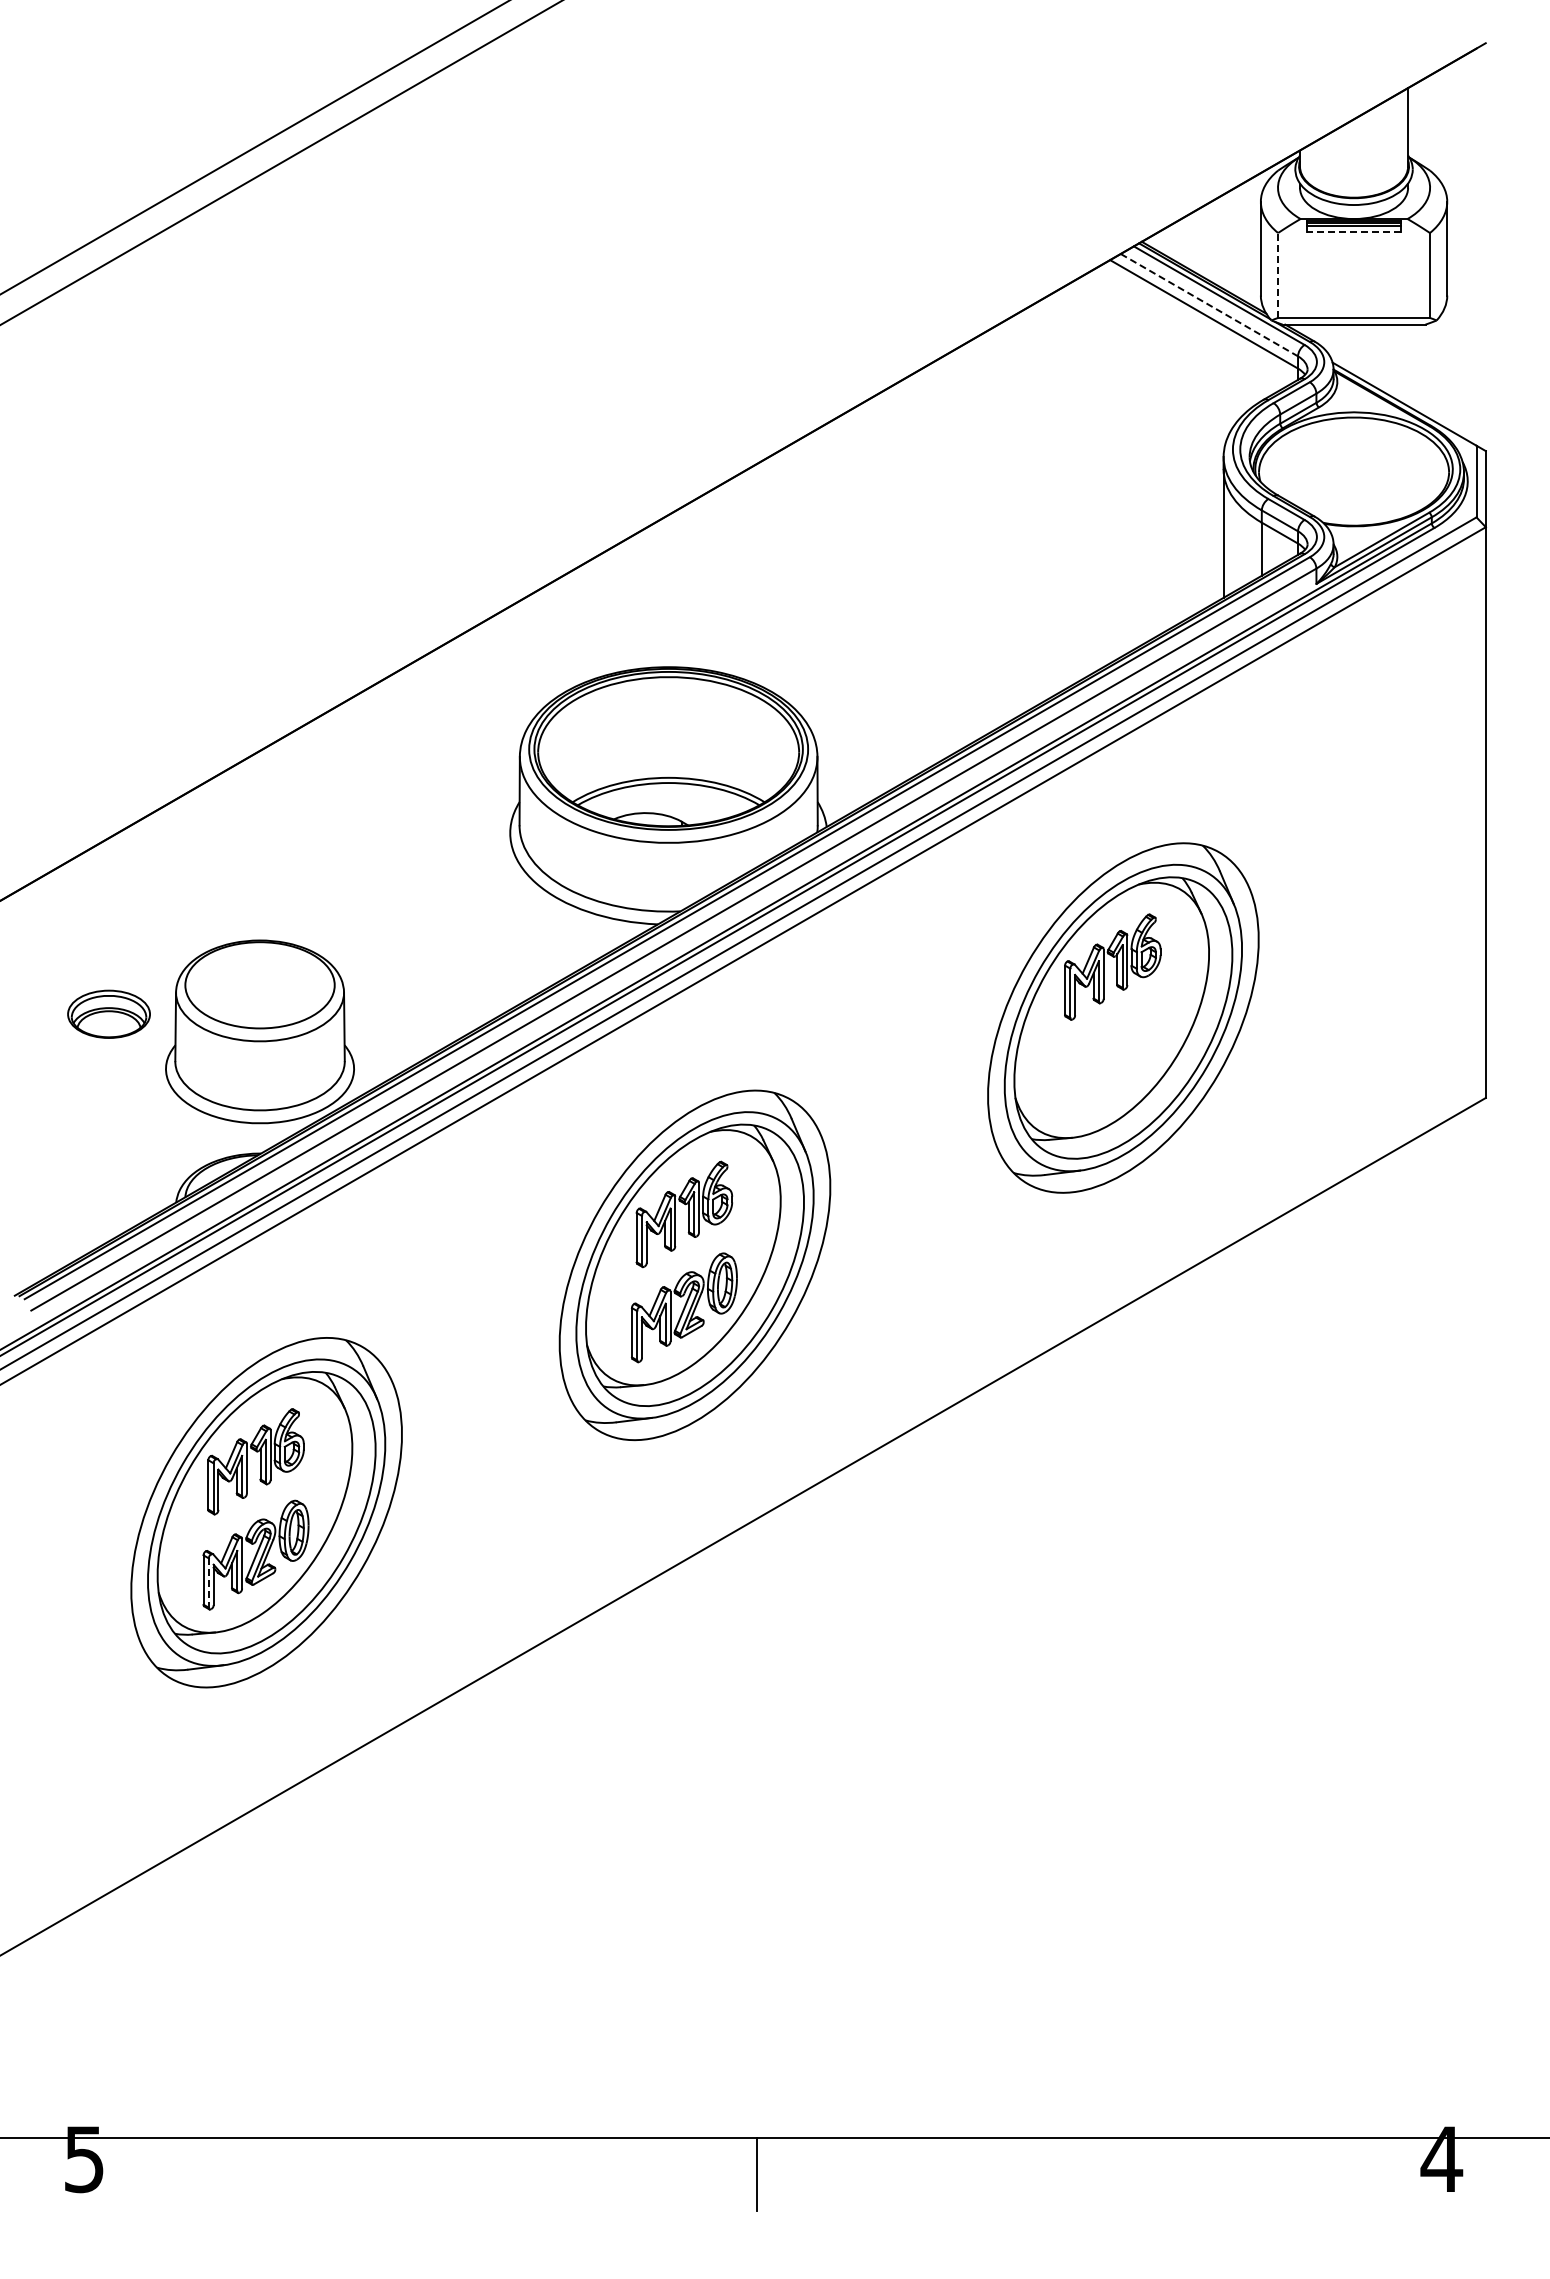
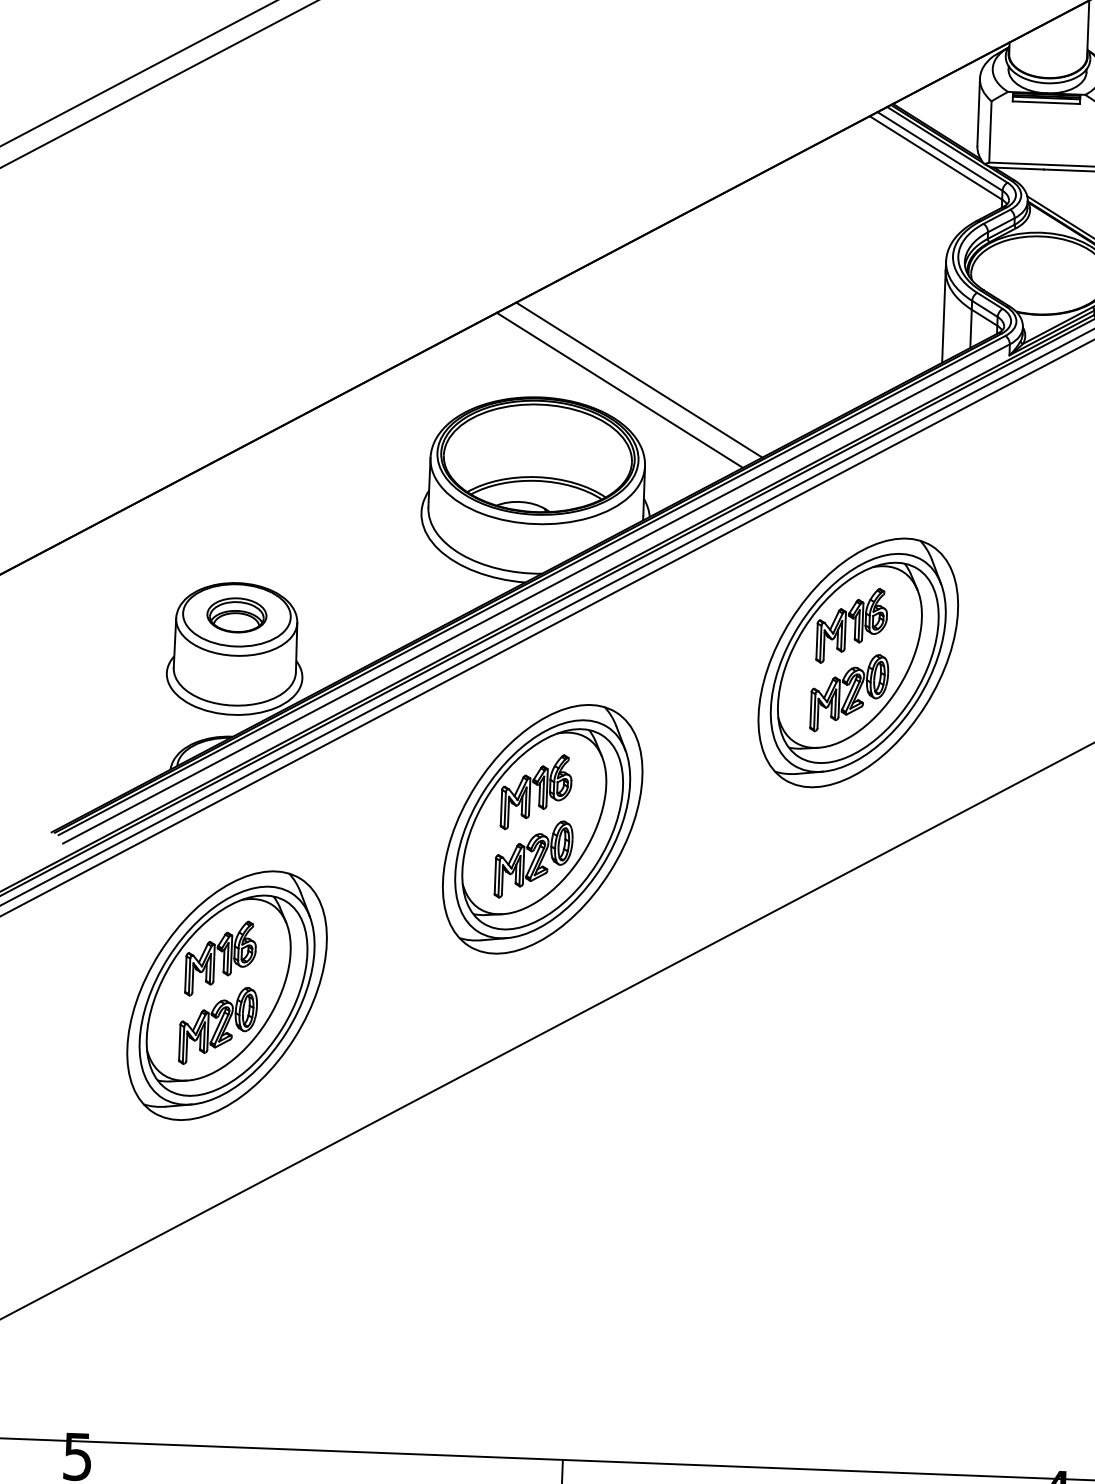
line: (1354, 231) -> (1046, 102), dashed -> solid
line: (1278, 274) -> (990, 131), dashed -> solid
line: (1209, 305) -> (940, 151), dashed -> solid
line: (804, 637) -> (638, 379), added
line: (778, 652) -> (619, 389), added
part: (108, 1013) -> (236, 614), moved
part: (1112, 1060) -> (849, 693), added
line: (208, 1583) -> (183, 1045), dashed -> solid

